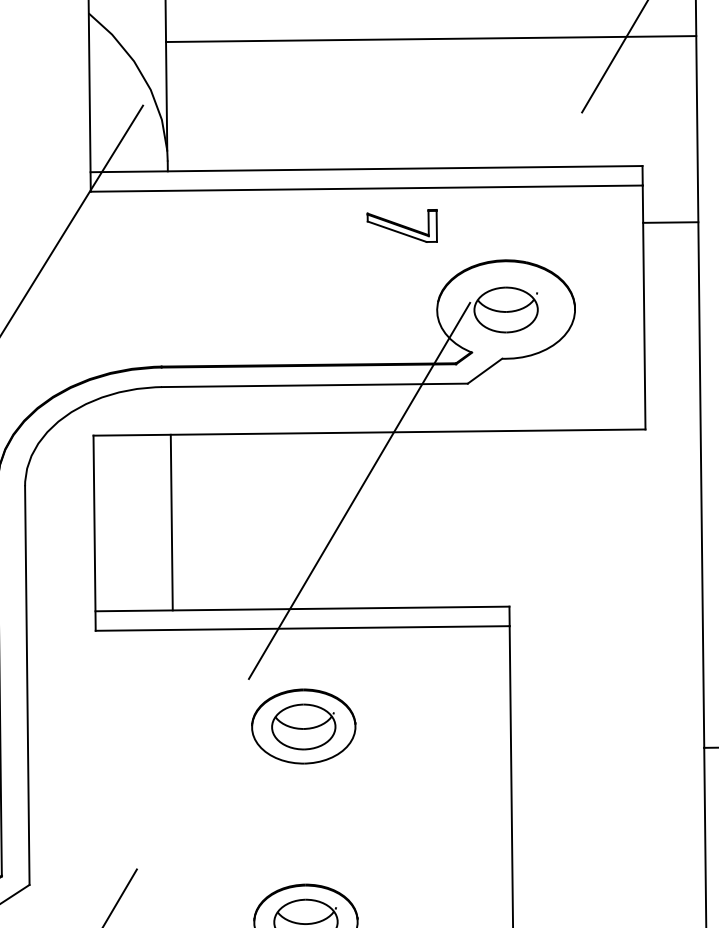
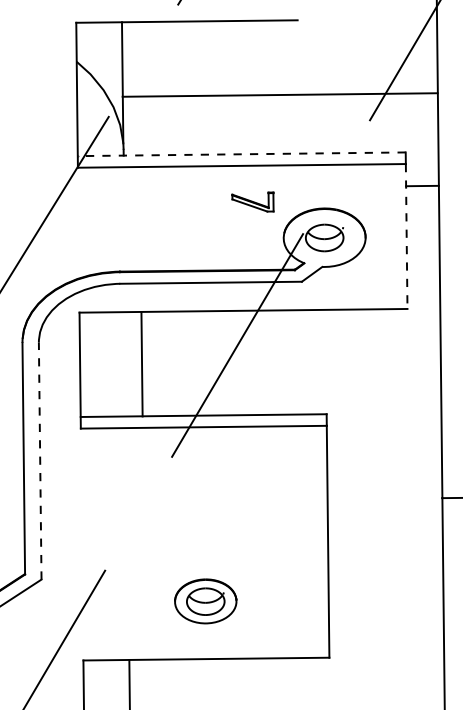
line: (430, 38) -> (279, 94), moved
line: (366, 169) -> (241, 154), solid -> dashed
part: (401, 225) -> (252, 201), moved
line: (643, 309) -> (406, 237), solid -> dashed
line: (170, 522) -> (141, 364), moved
line: (27, 684) -> (40, 460), solid -> dashed
part: (303, 726) -> (204, 485), removed

